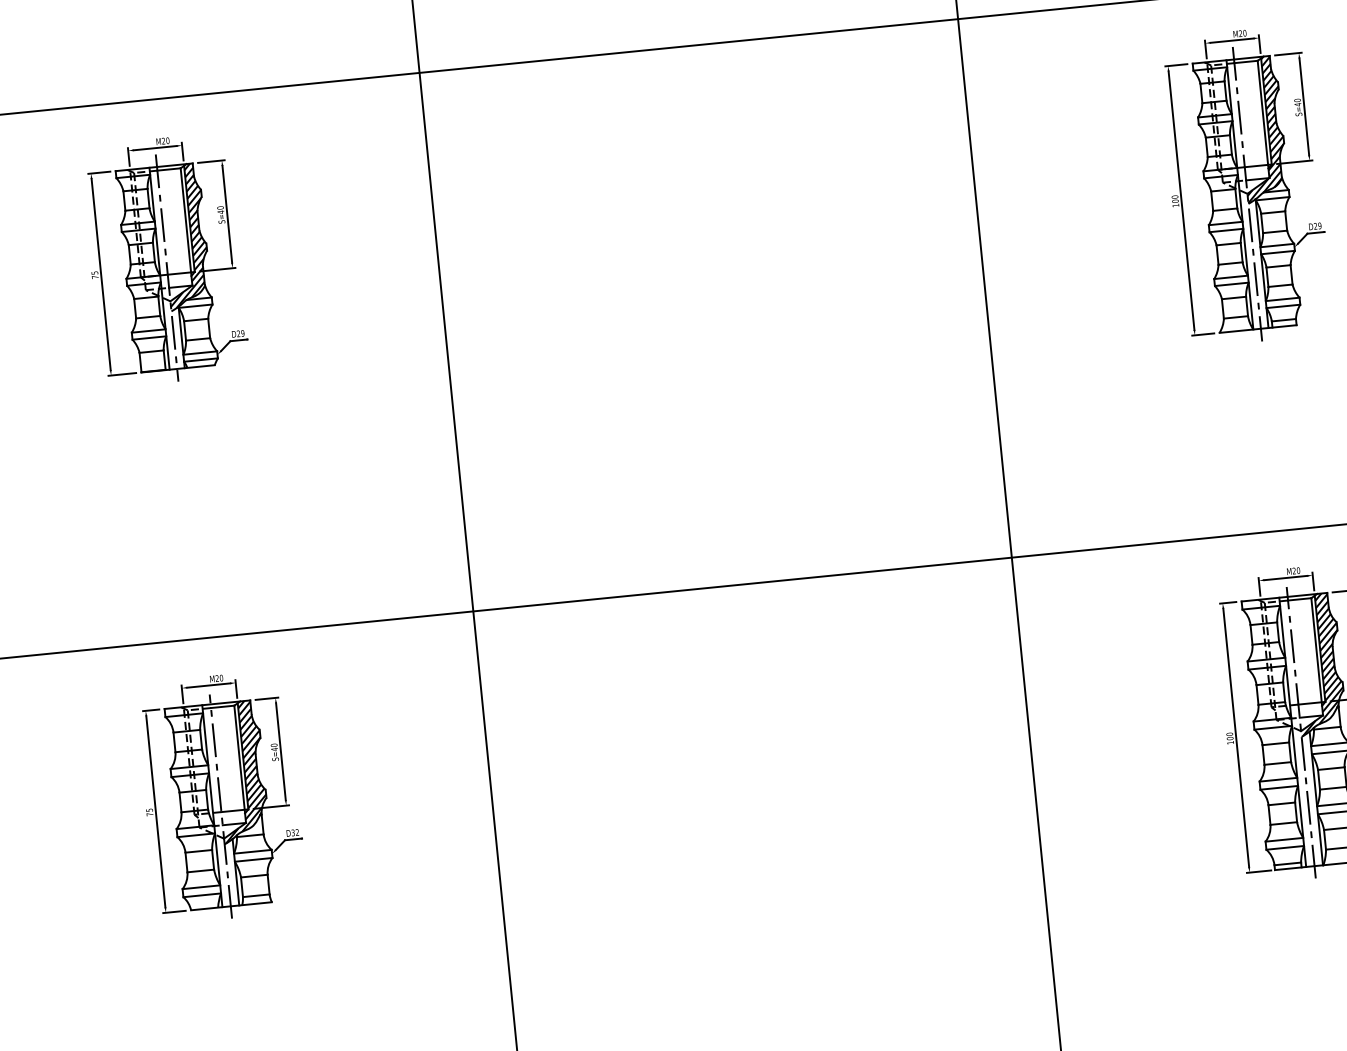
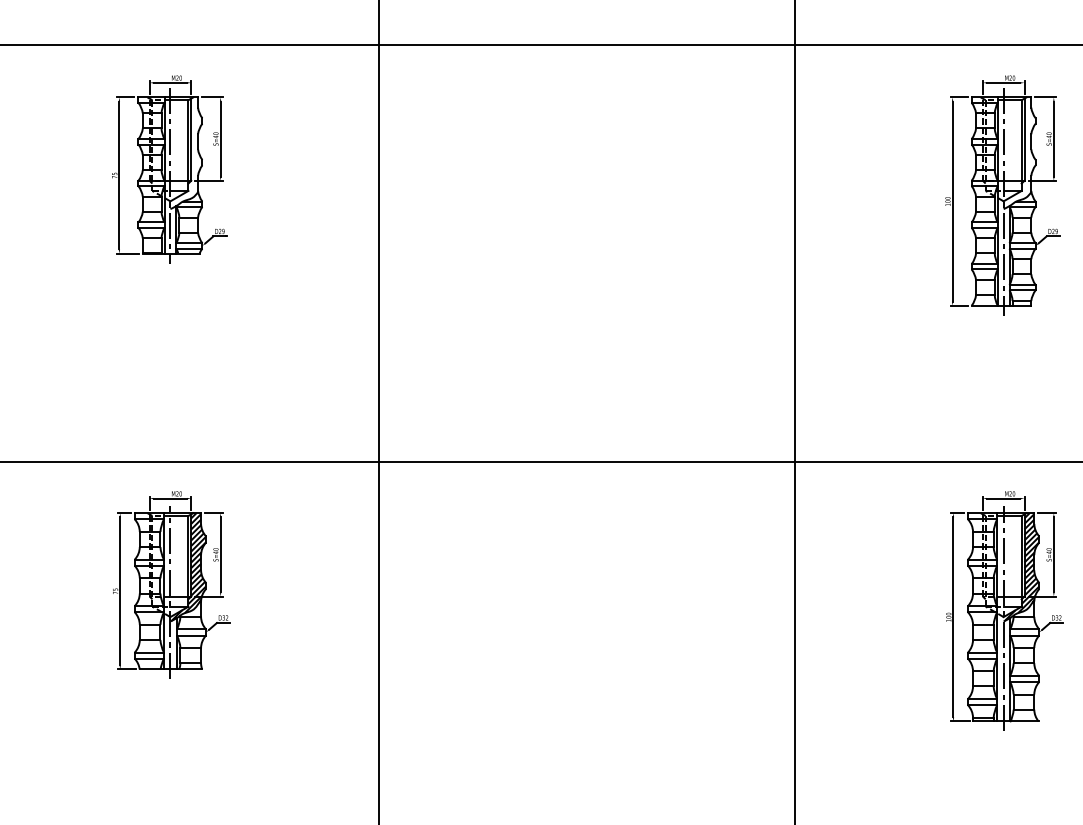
hatch: (1261, 128) -> (1019, 152), removed
hatch: (184, 236) -> (186, 152), removed

